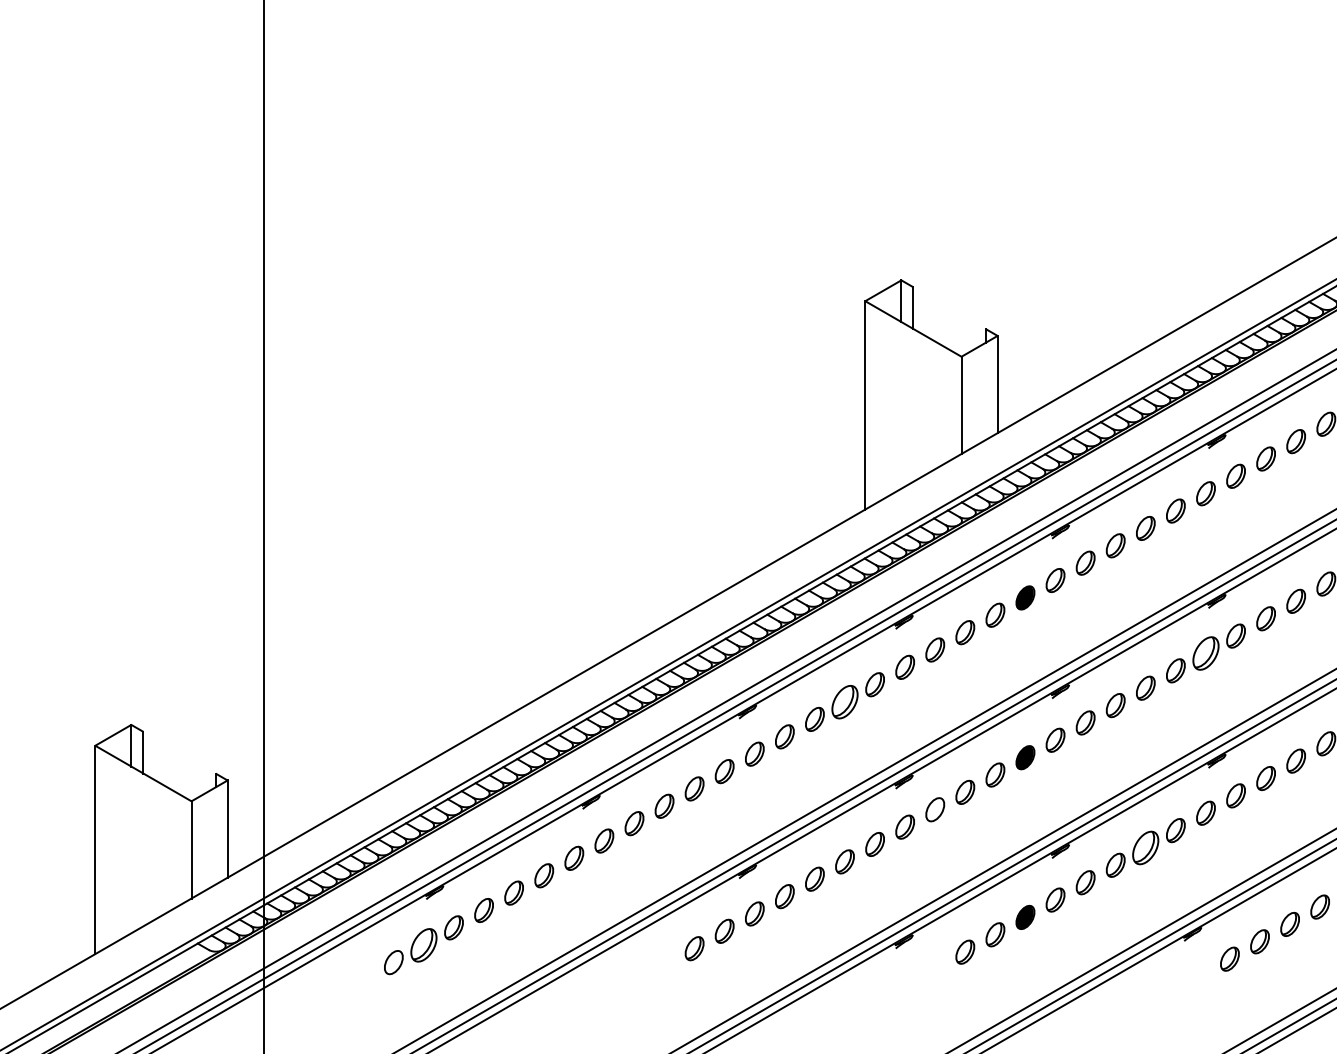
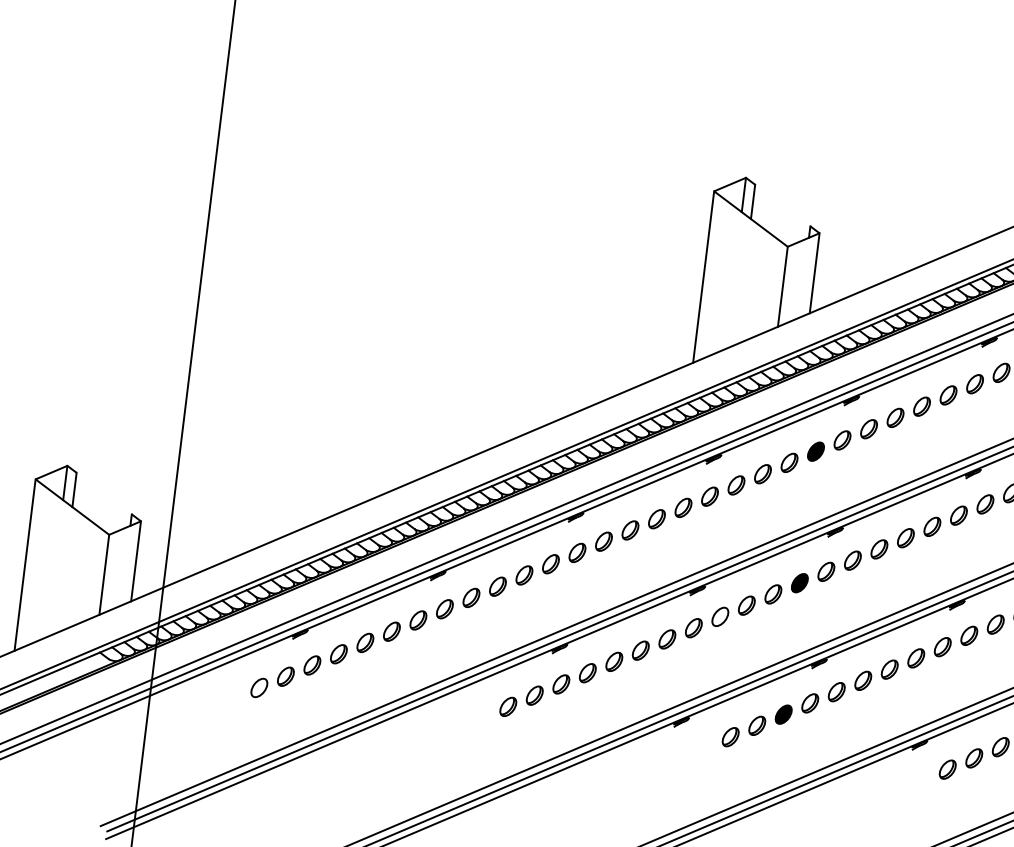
part: (1205, 653) -> (958, 515), size x0.71
part: (844, 701) -> (656, 518), size x0.71
part: (1145, 847) -> (889, 669), size x0.71
part: (423, 944) -> (285, 676), size x0.71

